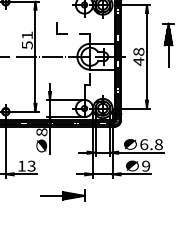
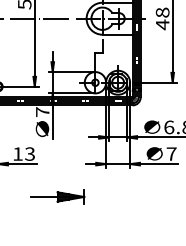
text: (41, 132) -> (42, 112), 8 -> 7
text: (146, 165) -> (172, 153), 9 -> 7
part: (62, 195) -> (57, 196), moved

